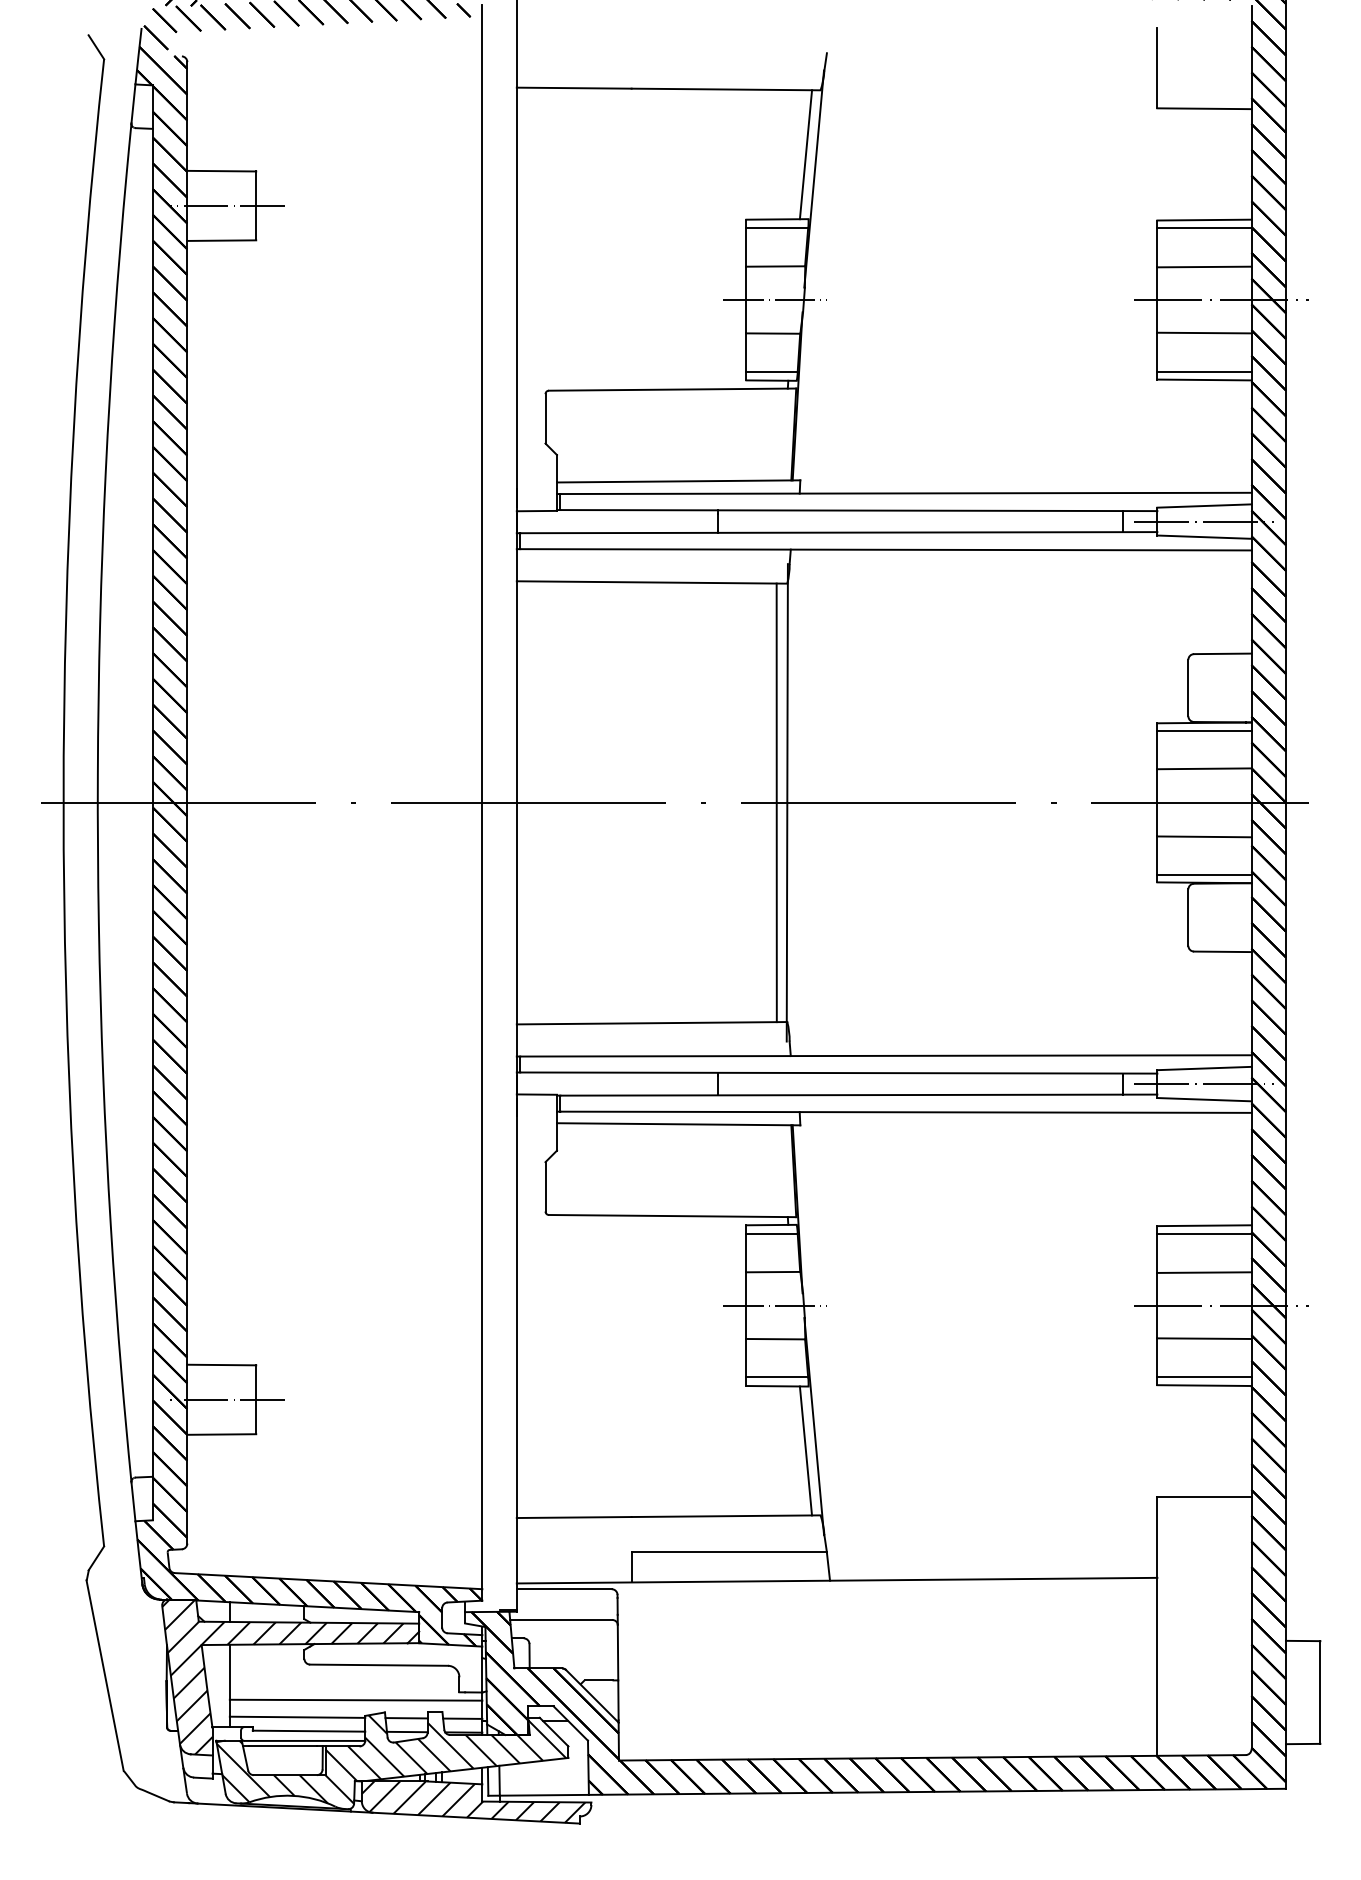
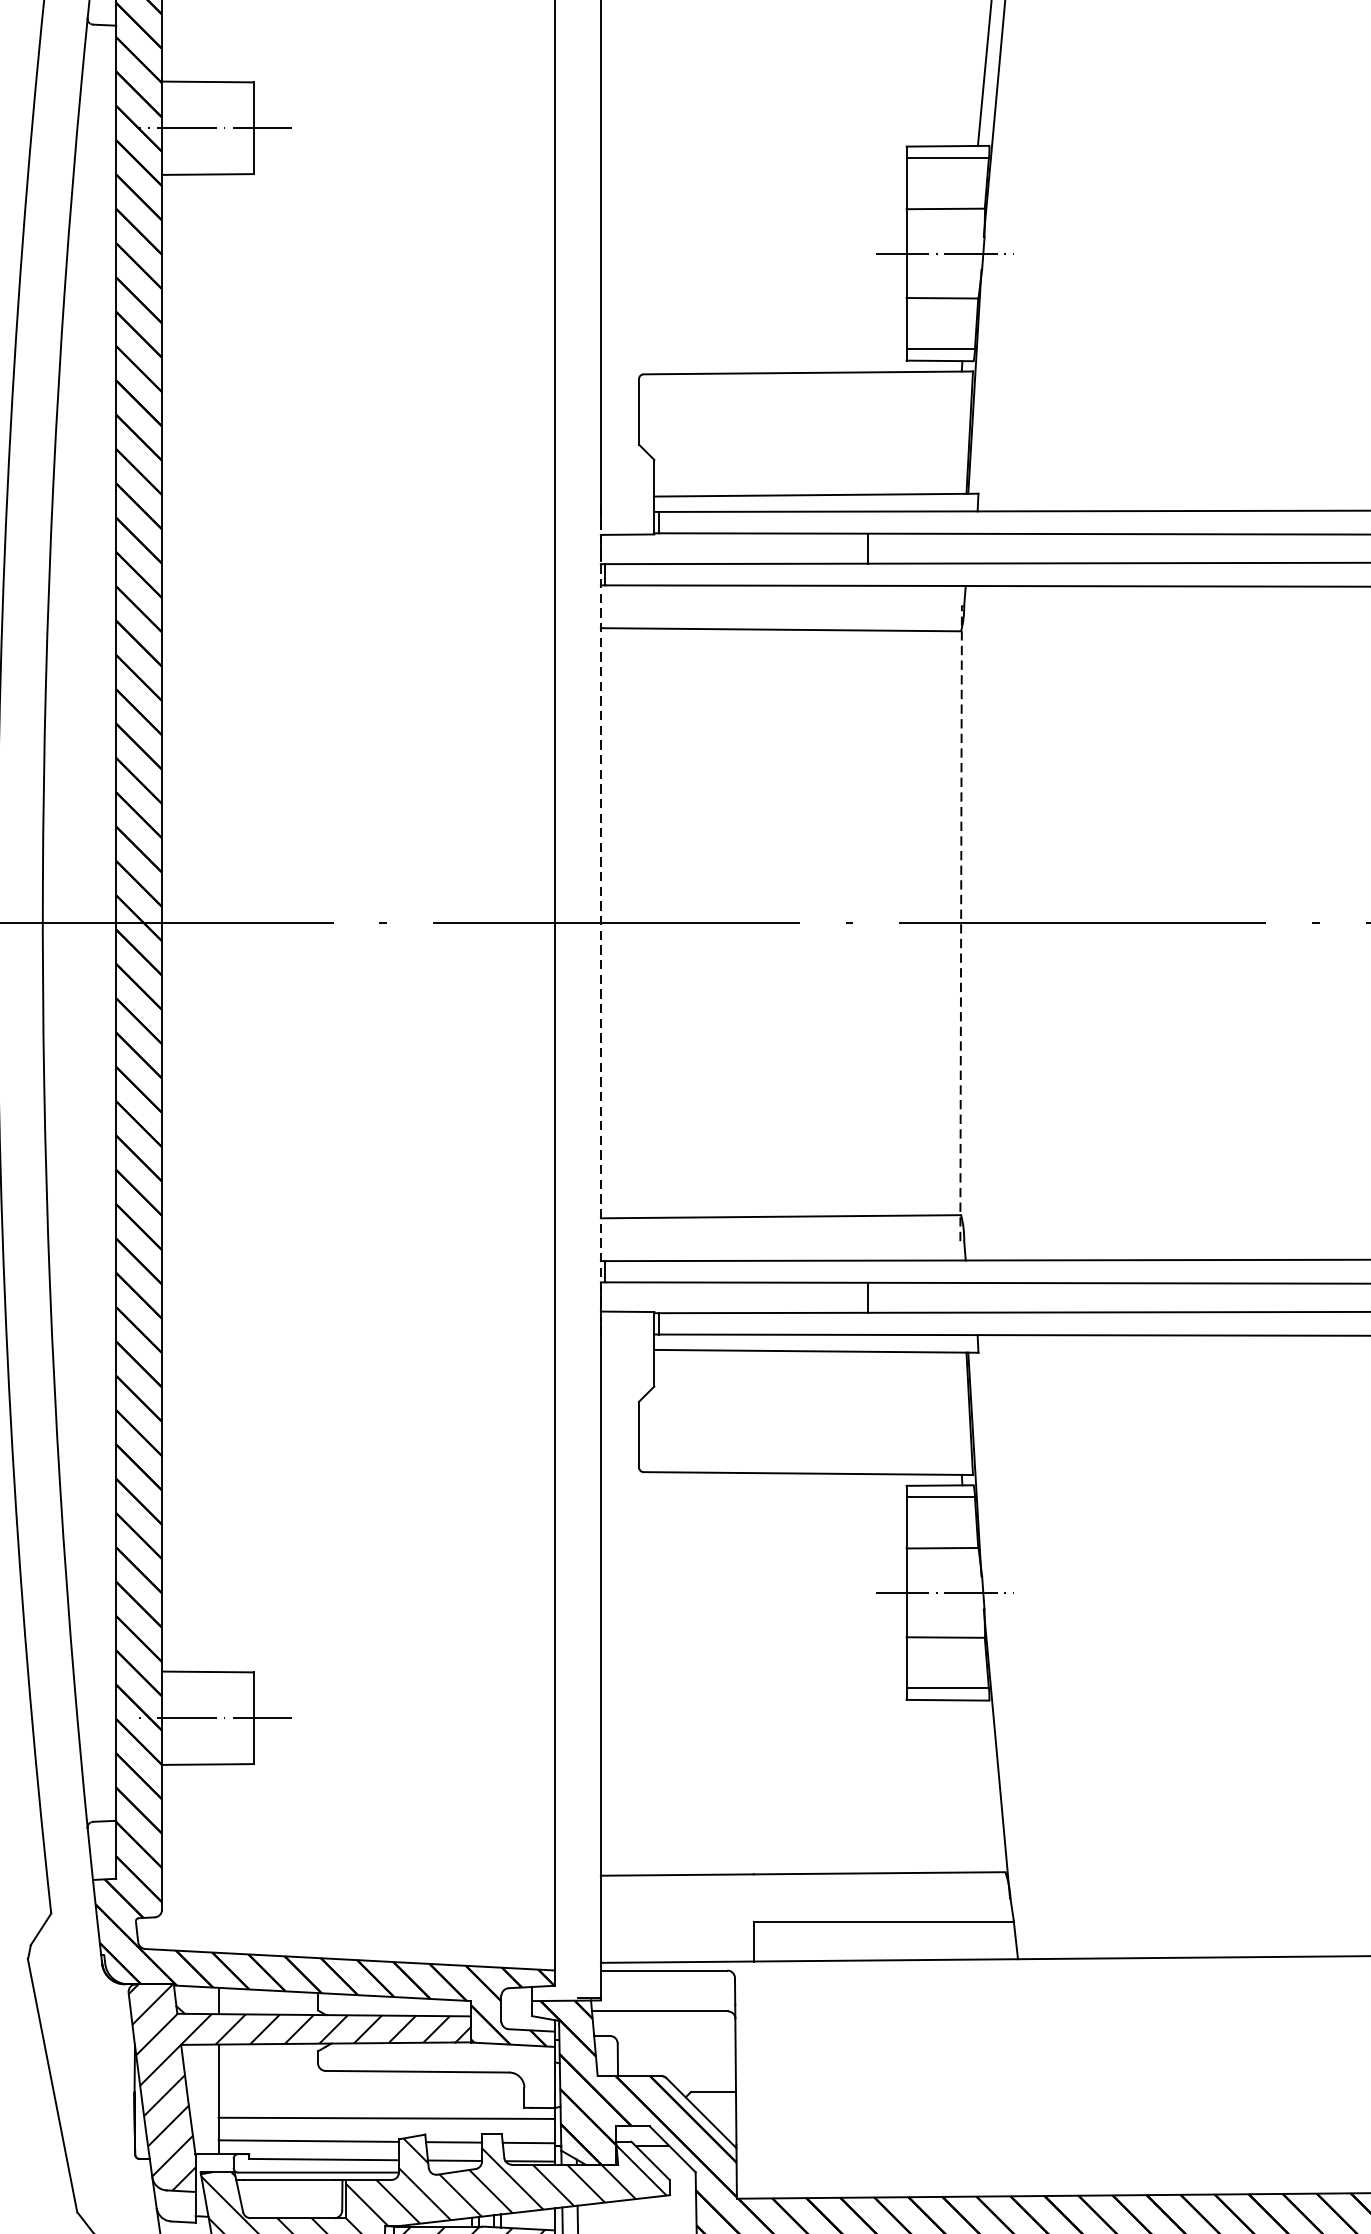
line: (776, 802) -> (946, 922), removed
line: (787, 802) -> (961, 922), solid -> dashed
line: (516, 803) -> (600, 924), solid -> dashed
line: (805, 1450) -> (985, 1785), removed

